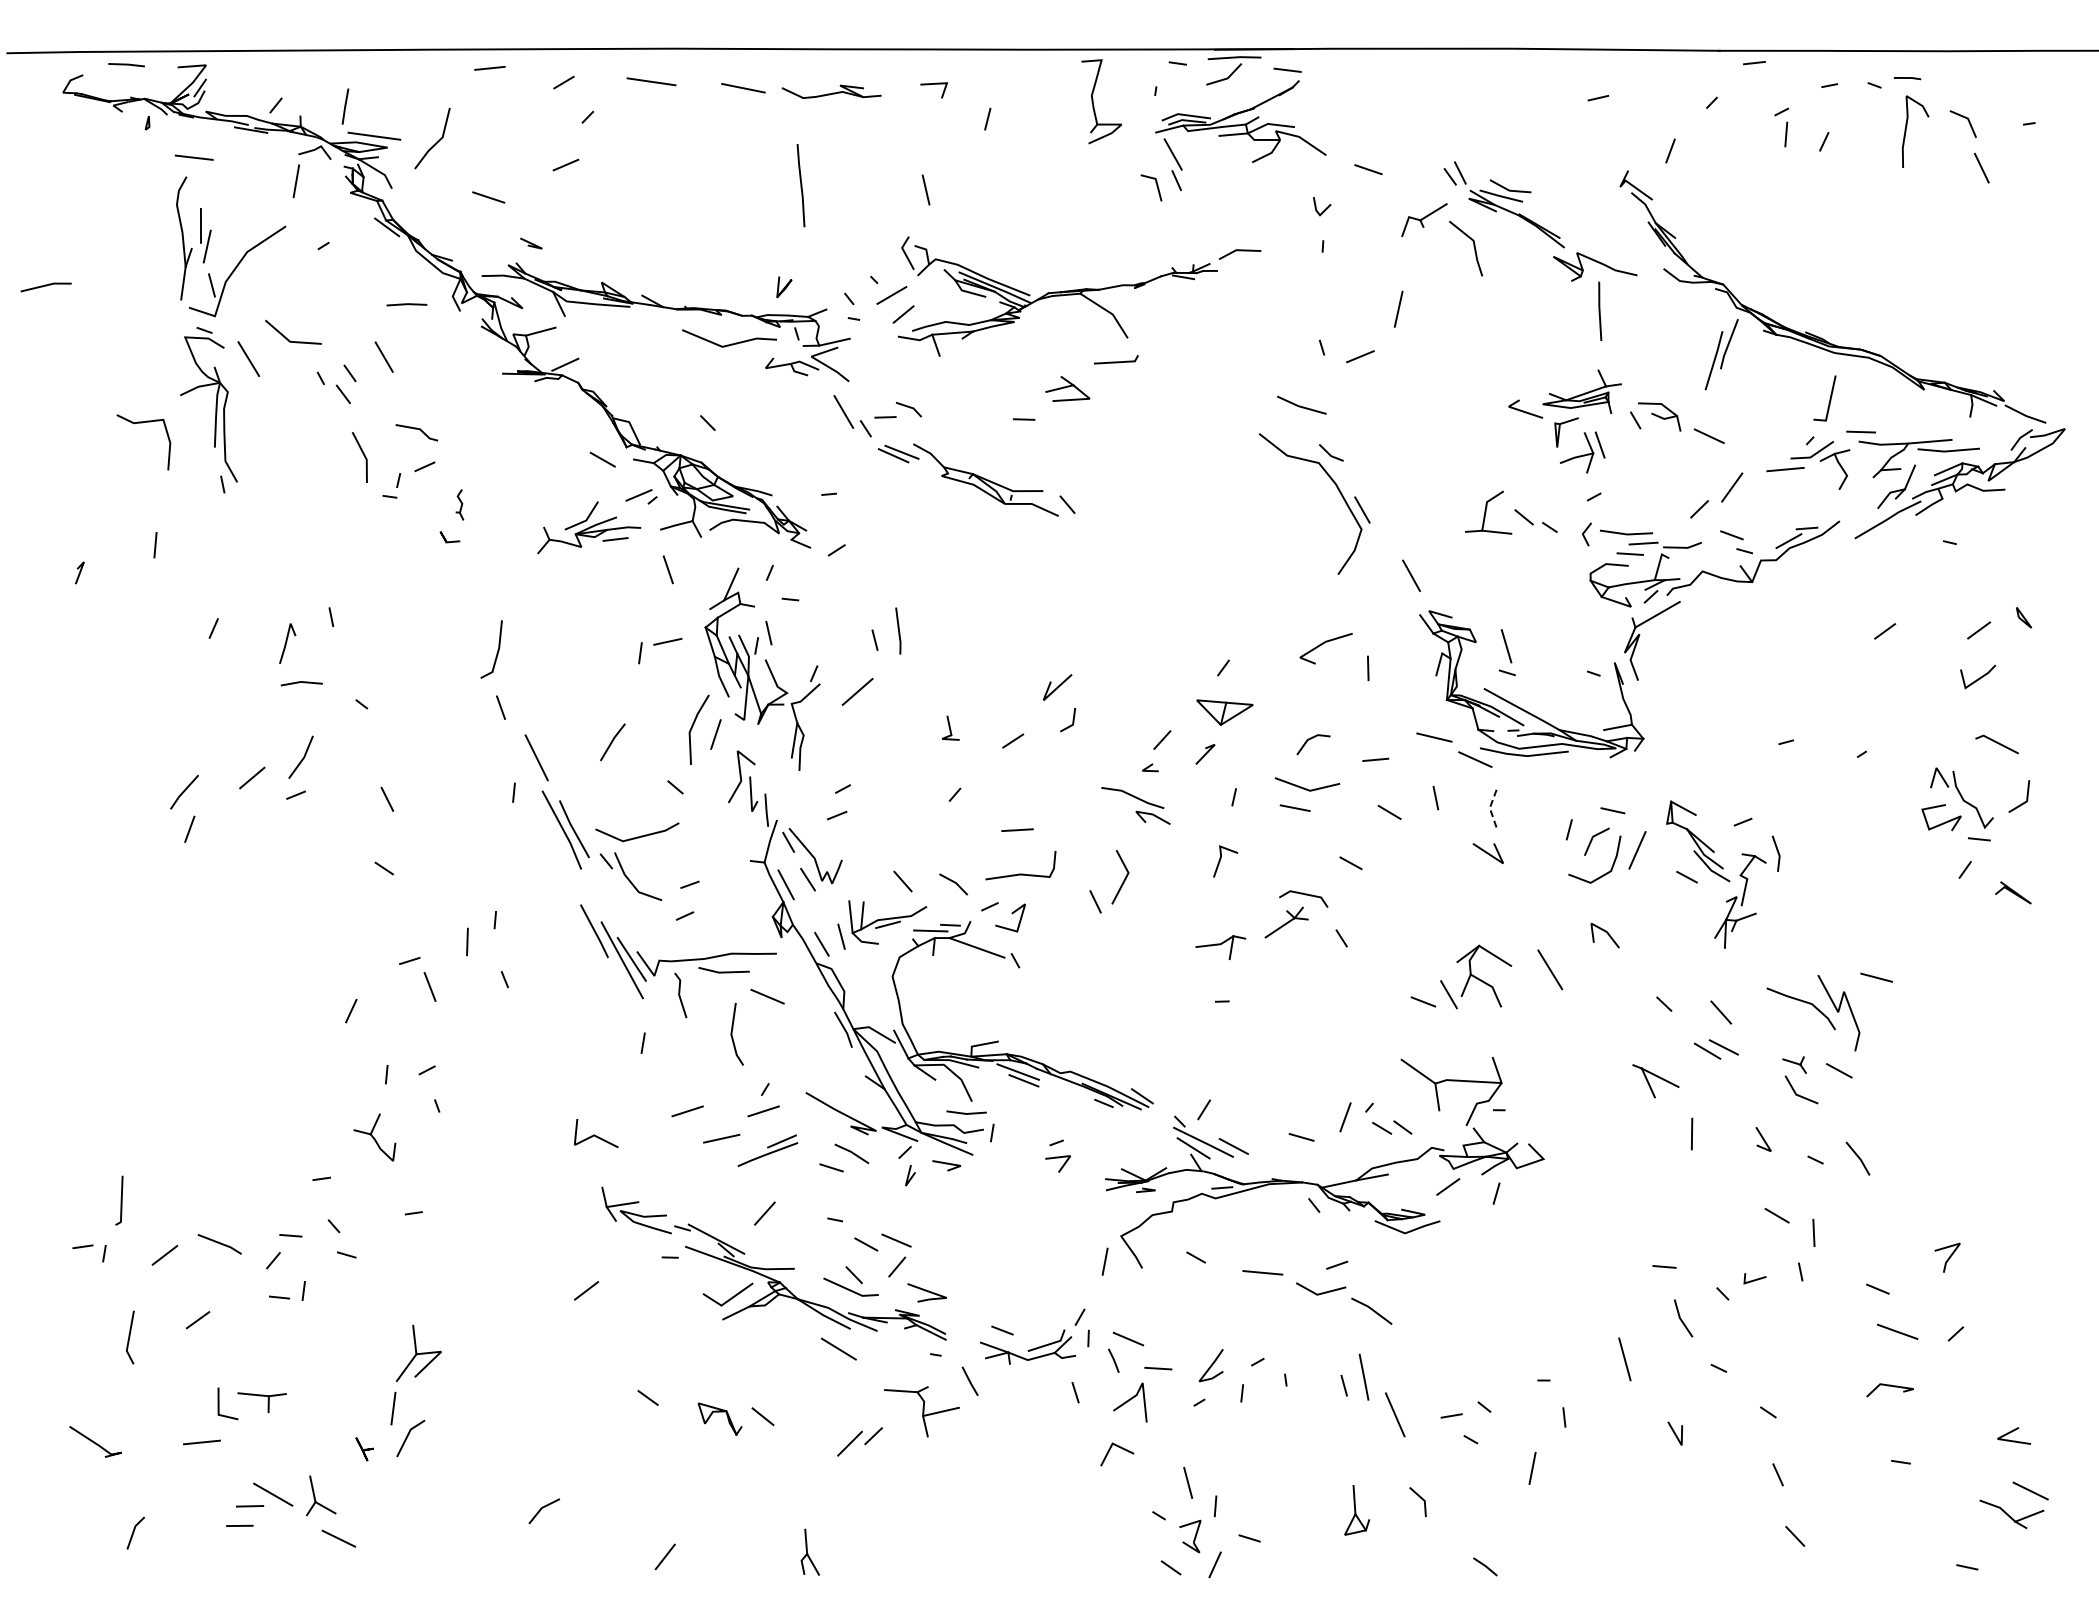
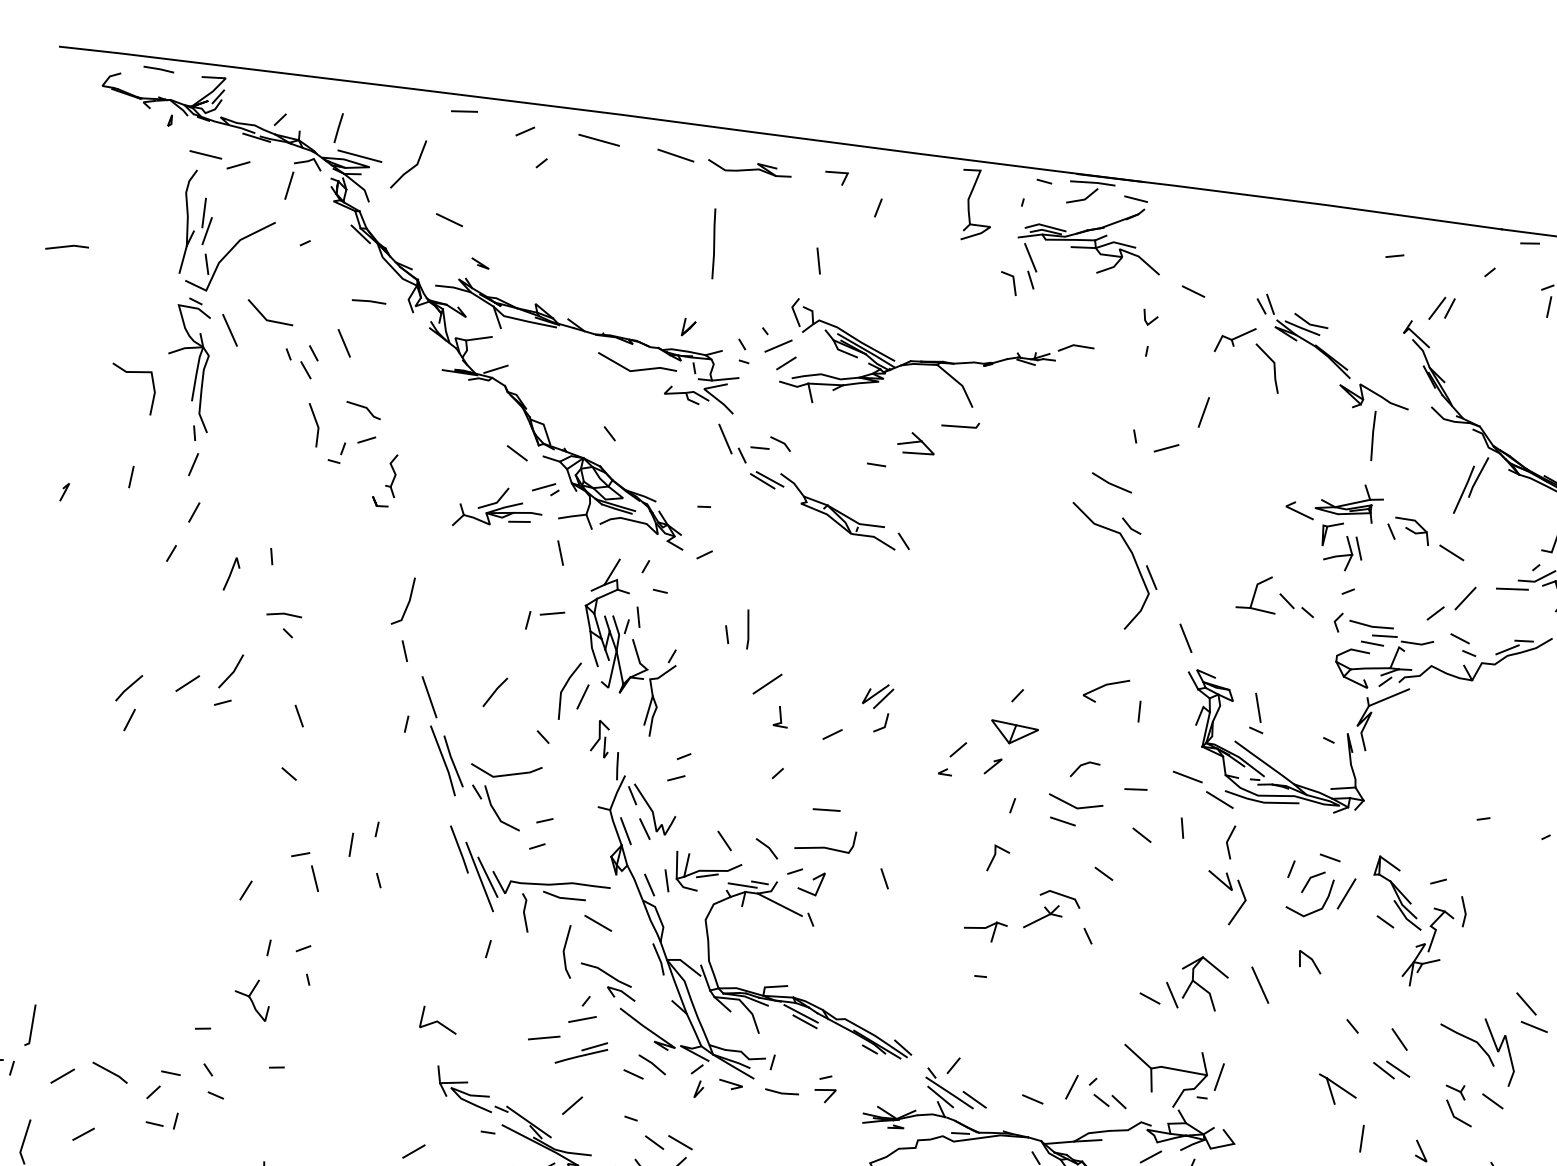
line: (1655, 152) -> (1437, 308), added
line: (565, 164) -> (238, 164), moved
part: (459, 504) -> (391, 475), size x1.67
line: (225, 521) -> (192, 464), added
line: (233, 576) -> (193, 511), added
line: (301, 682) -> (284, 614), moved
line: (857, 691) -> (767, 683), moved
line: (1067, 691) -> (883, 698), added
part: (742, 780) -> (600, 738), size x0.71
part: (1135, 805) -> (607, 981), moved
line: (1490, 807) -> (1227, 841), dashed -> solid
line: (1124, 878) -> (1241, 904), moved
line: (1863, 951) -> (1526, 1003), added
line: (1515, 1083) -> (1218, 1077), added
line: (687, 1111) -> (518, 1011), removed
line: (965, 1112) -> (781, 1092), moved

